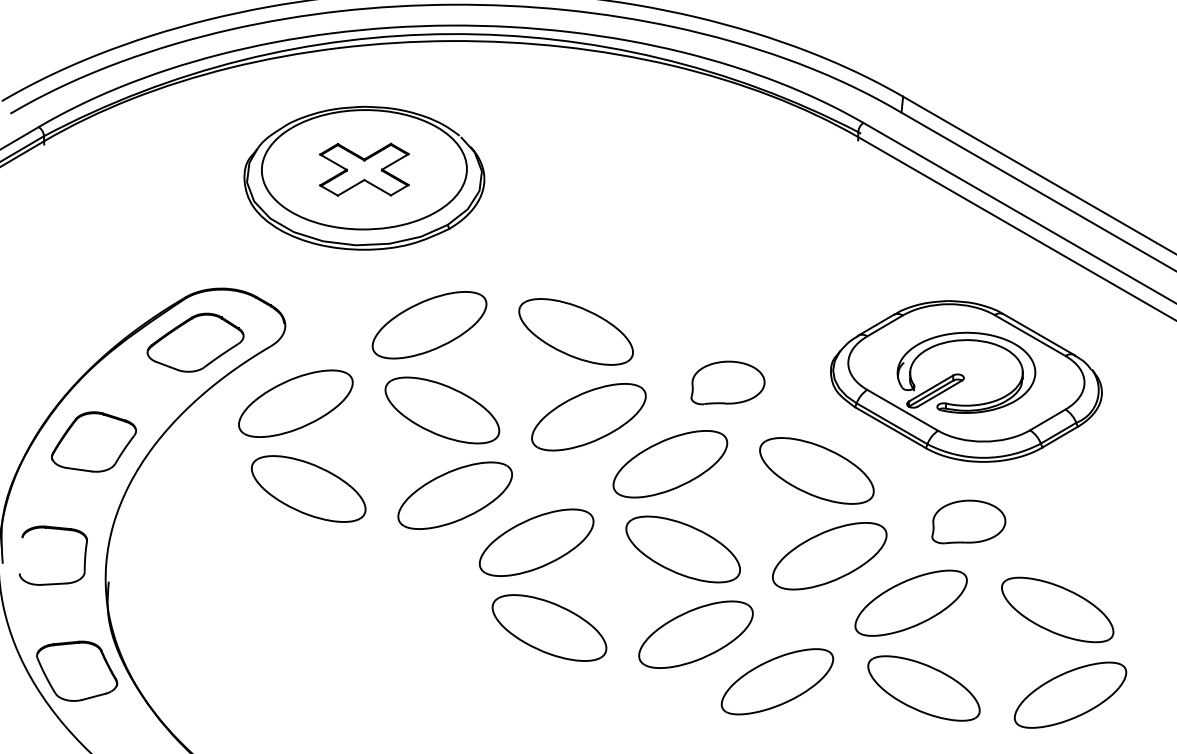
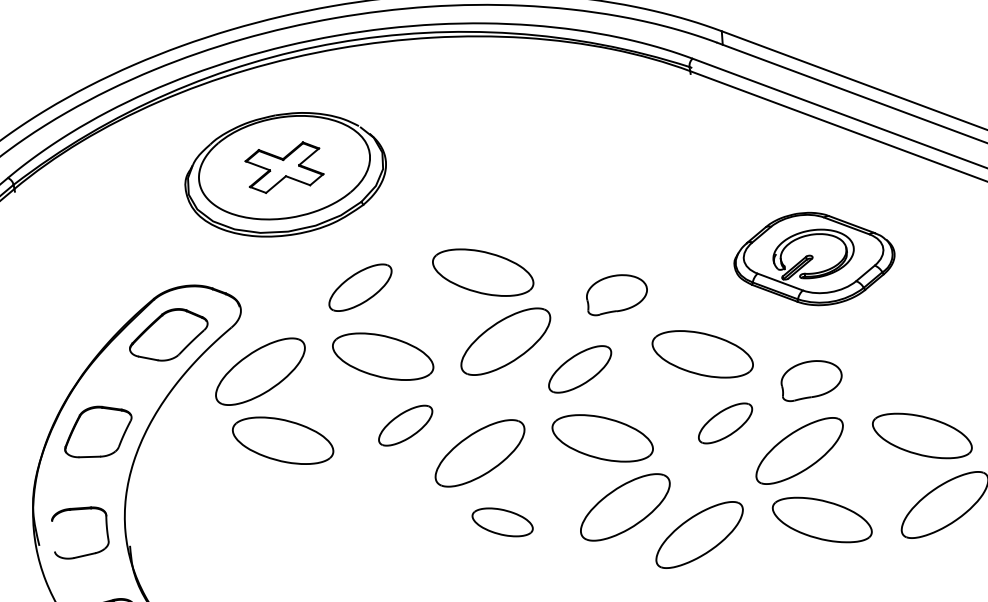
part: (429, 325) -> (360, 287), size x0.7
part: (966, 381) -> (814, 258), size x0.7
part: (670, 464) -> (580, 369), size x0.7
part: (454, 495) -> (405, 425), size x0.6
part: (968, 521) -> (810, 379), moved
part: (829, 556) -> (725, 423), size x0.6
part: (549, 627) -> (502, 521), size x0.6

